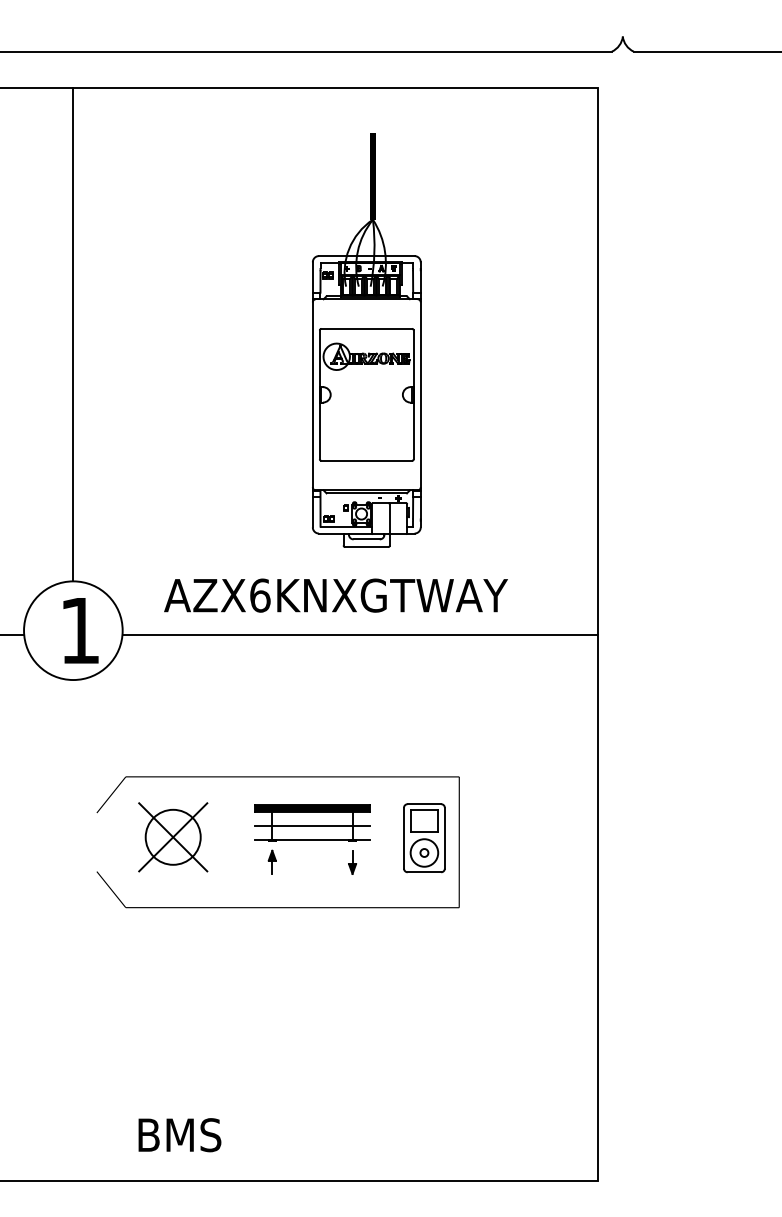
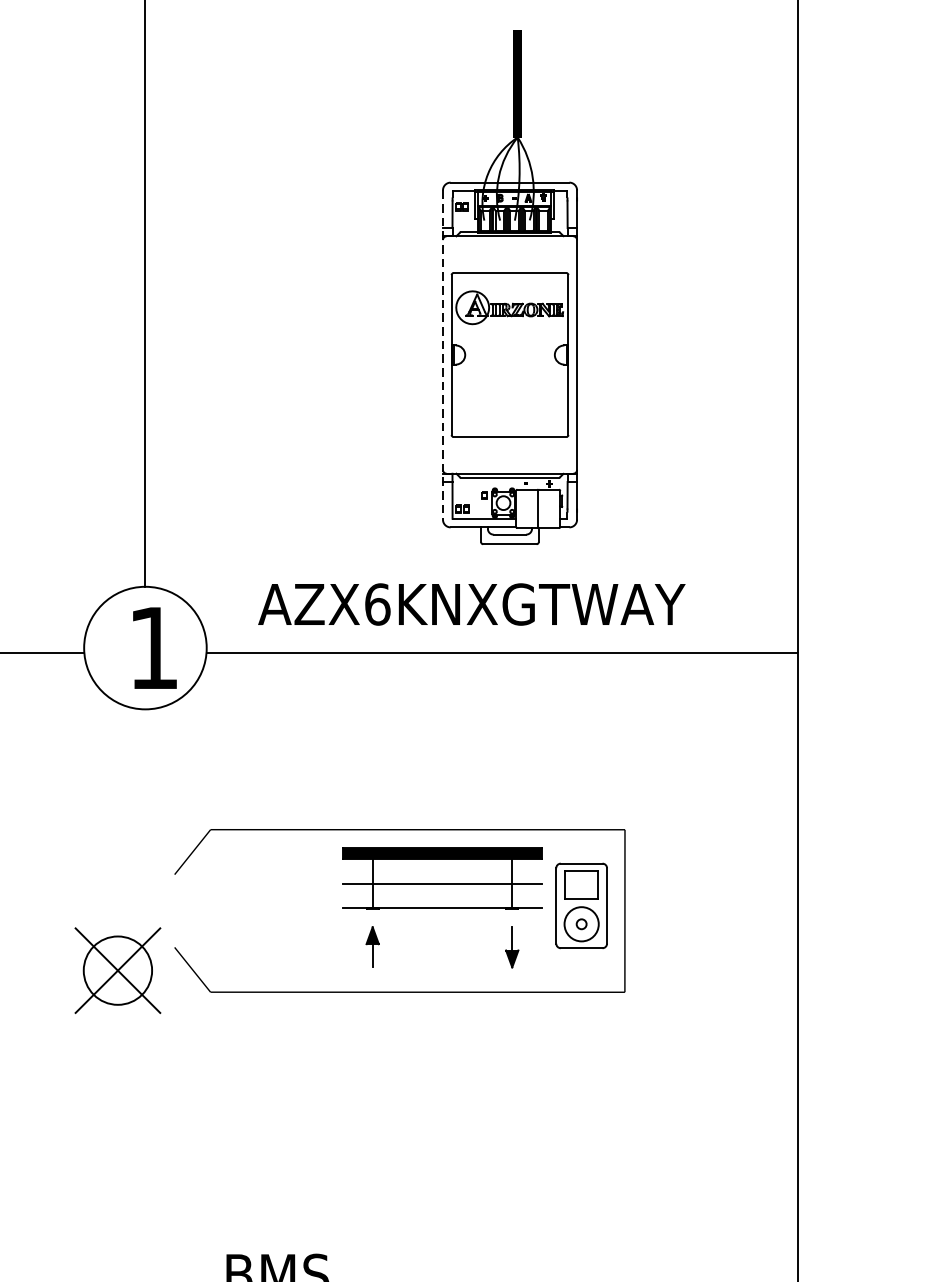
line: (312, 394) -> (442, 354), solid -> dashed
part: (173, 837) -> (118, 970), moved
part: (312, 839) -> (442, 907), size x1.4

